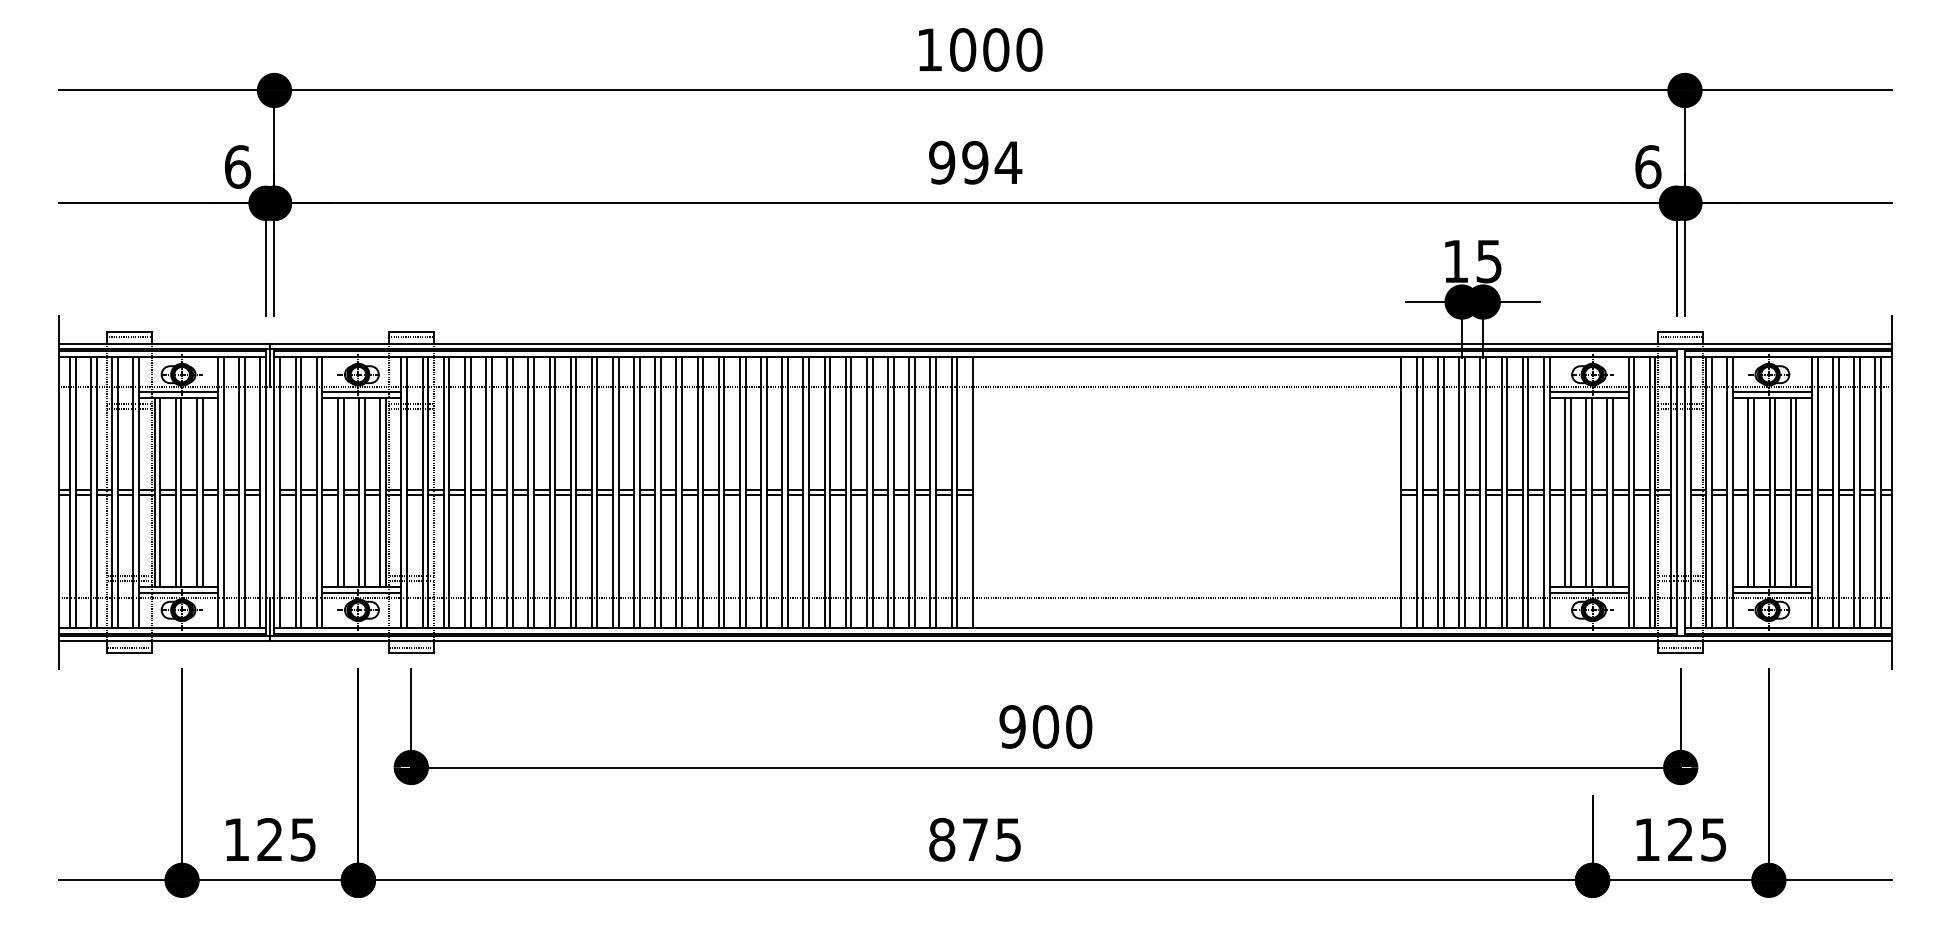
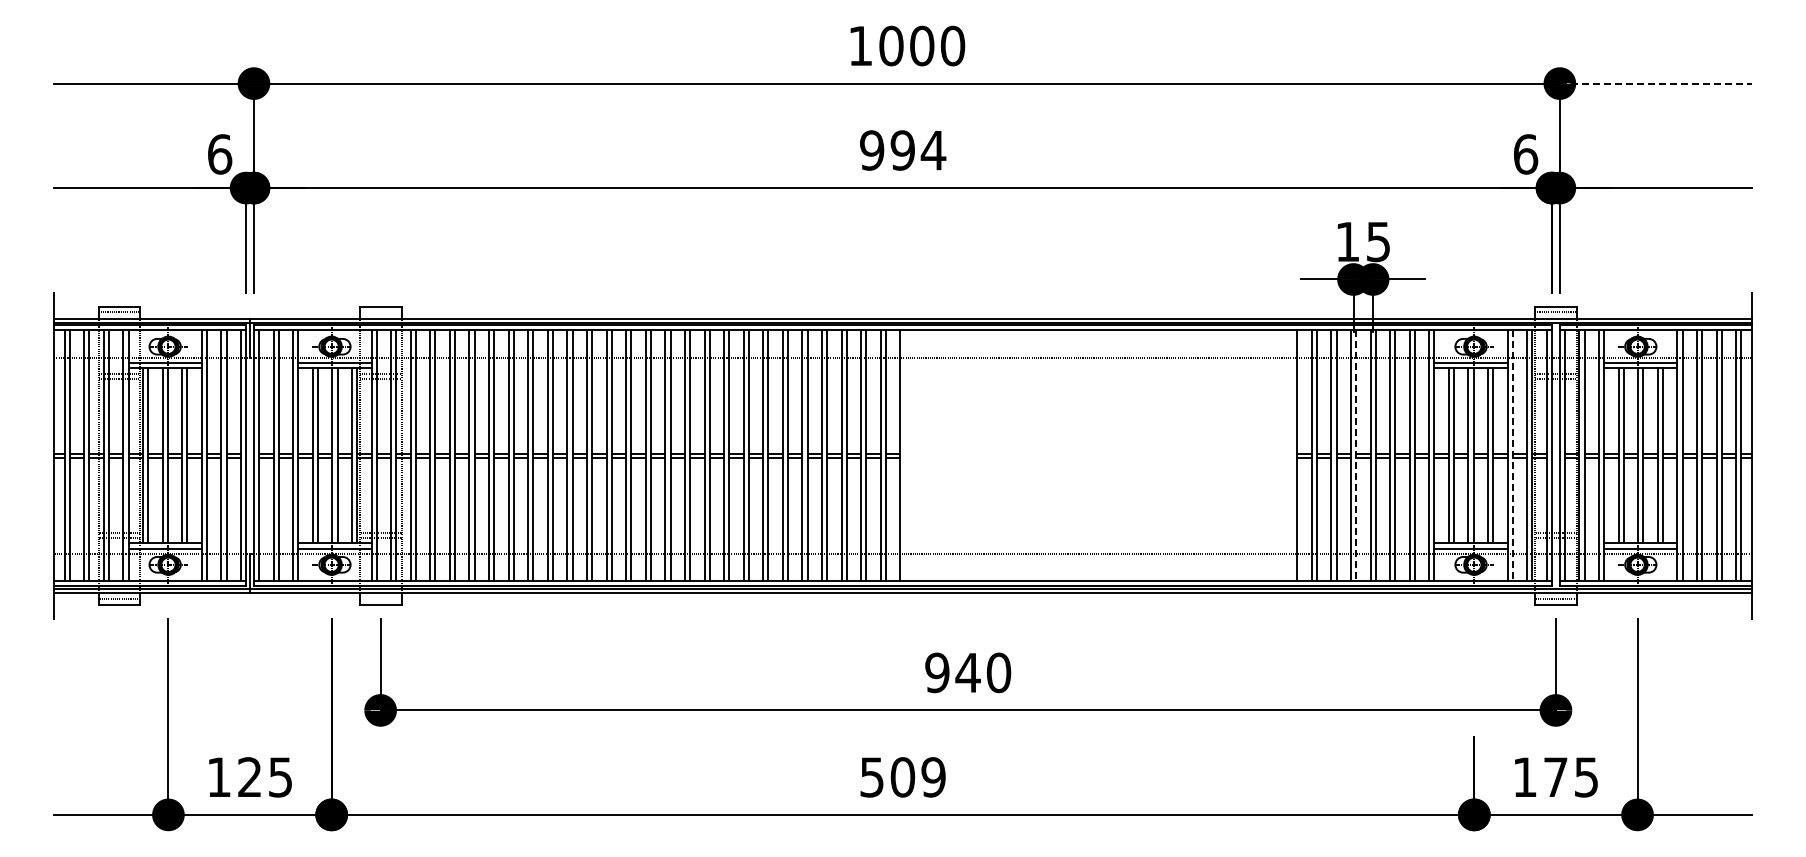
line: (1788, 90) -> (1655, 83), solid -> dashed
line: (411, 337) -> (380, 312), removed
line: (1465, 493) -> (1356, 456), solid -> dashed
line: (1633, 493) -> (1512, 456), solid -> dashed
line: (411, 647) -> (380, 599), removed
text: (1045, 726) -> (967, 672), 900 -> 940
text: (1680, 838) -> (1555, 776), 125 -> 175
text: (974, 839) -> (902, 777), 875 -> 509

